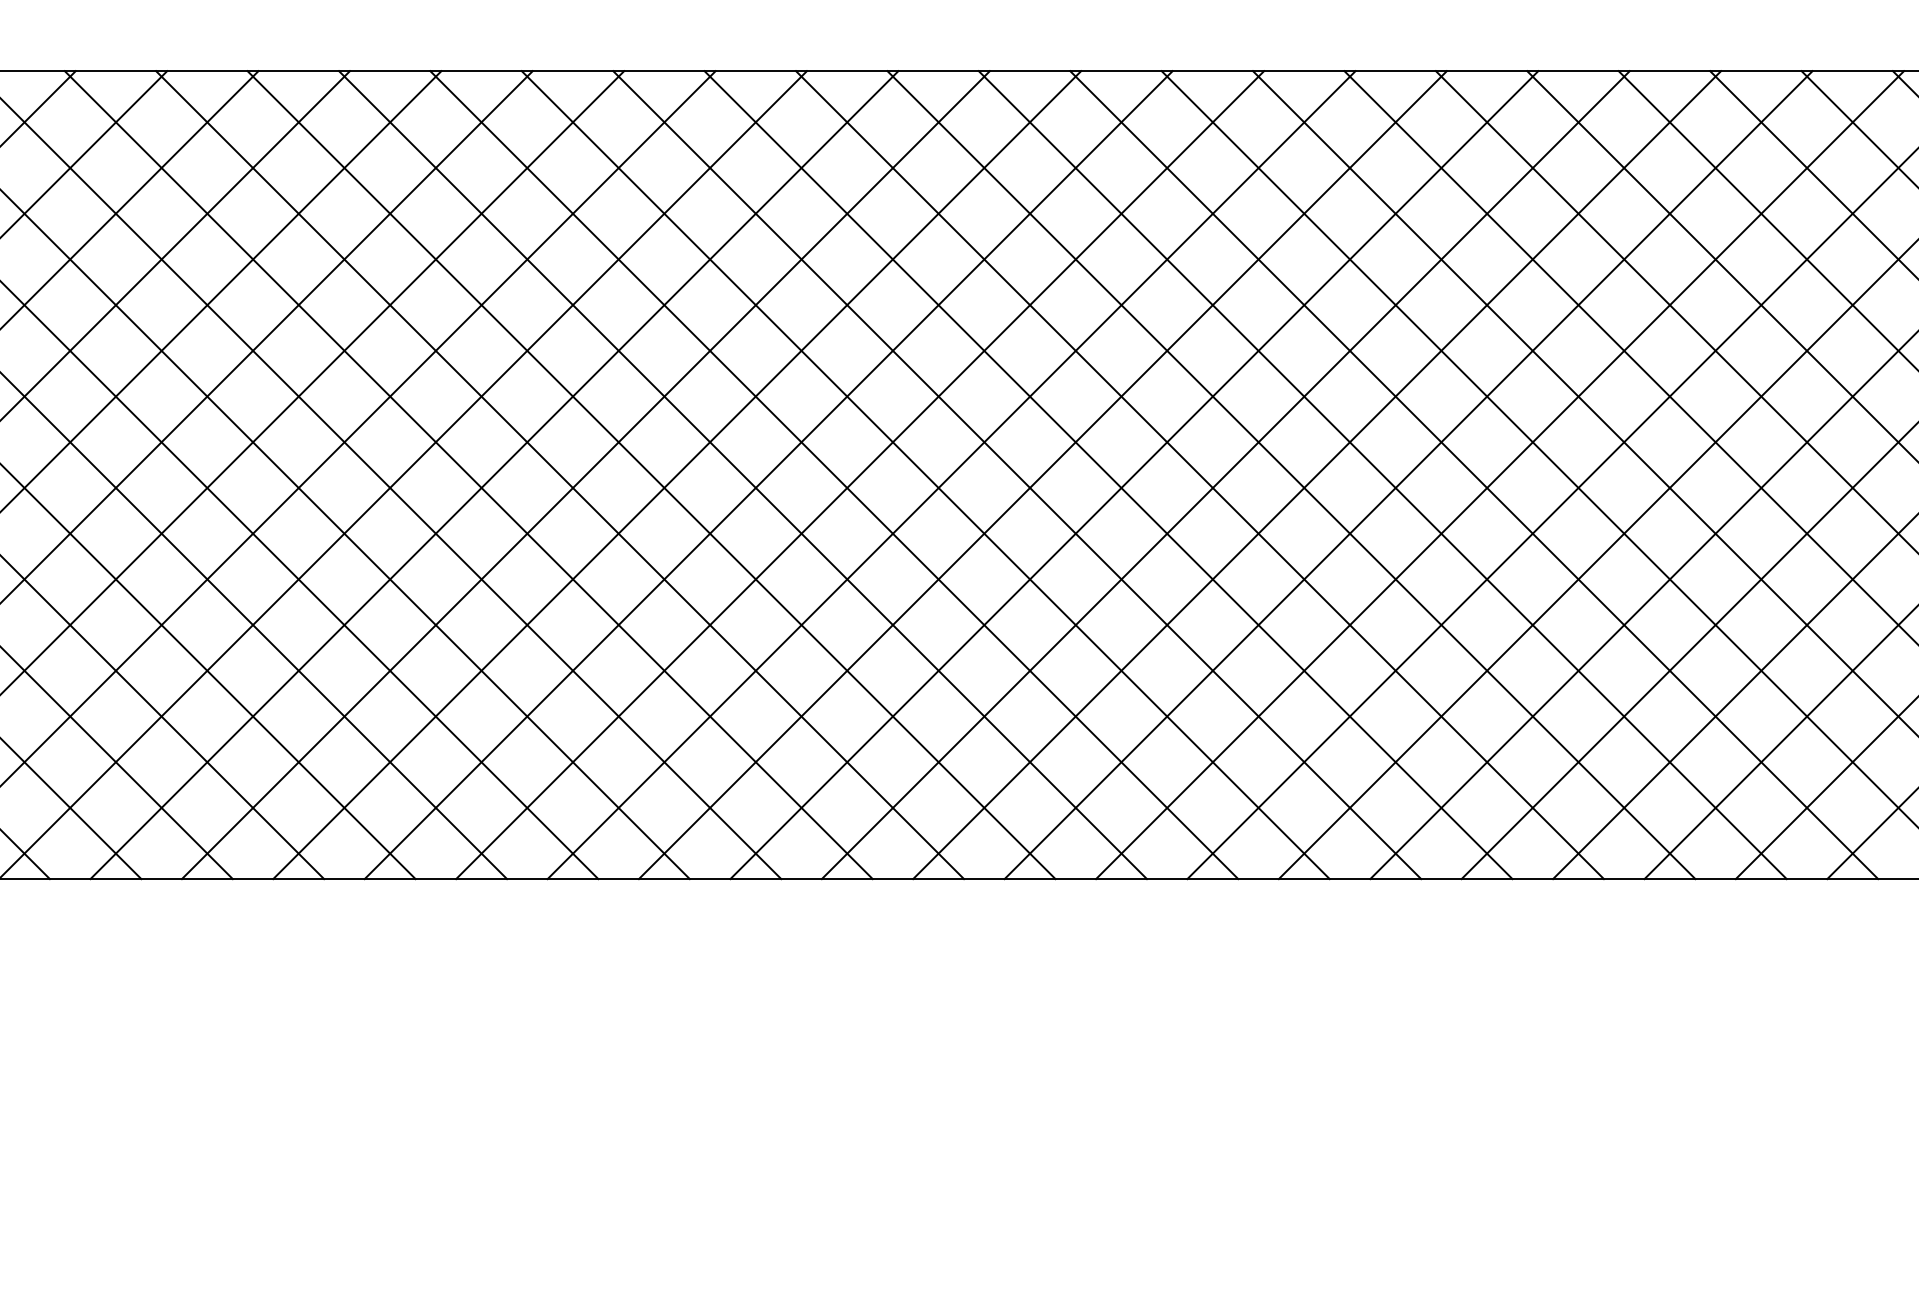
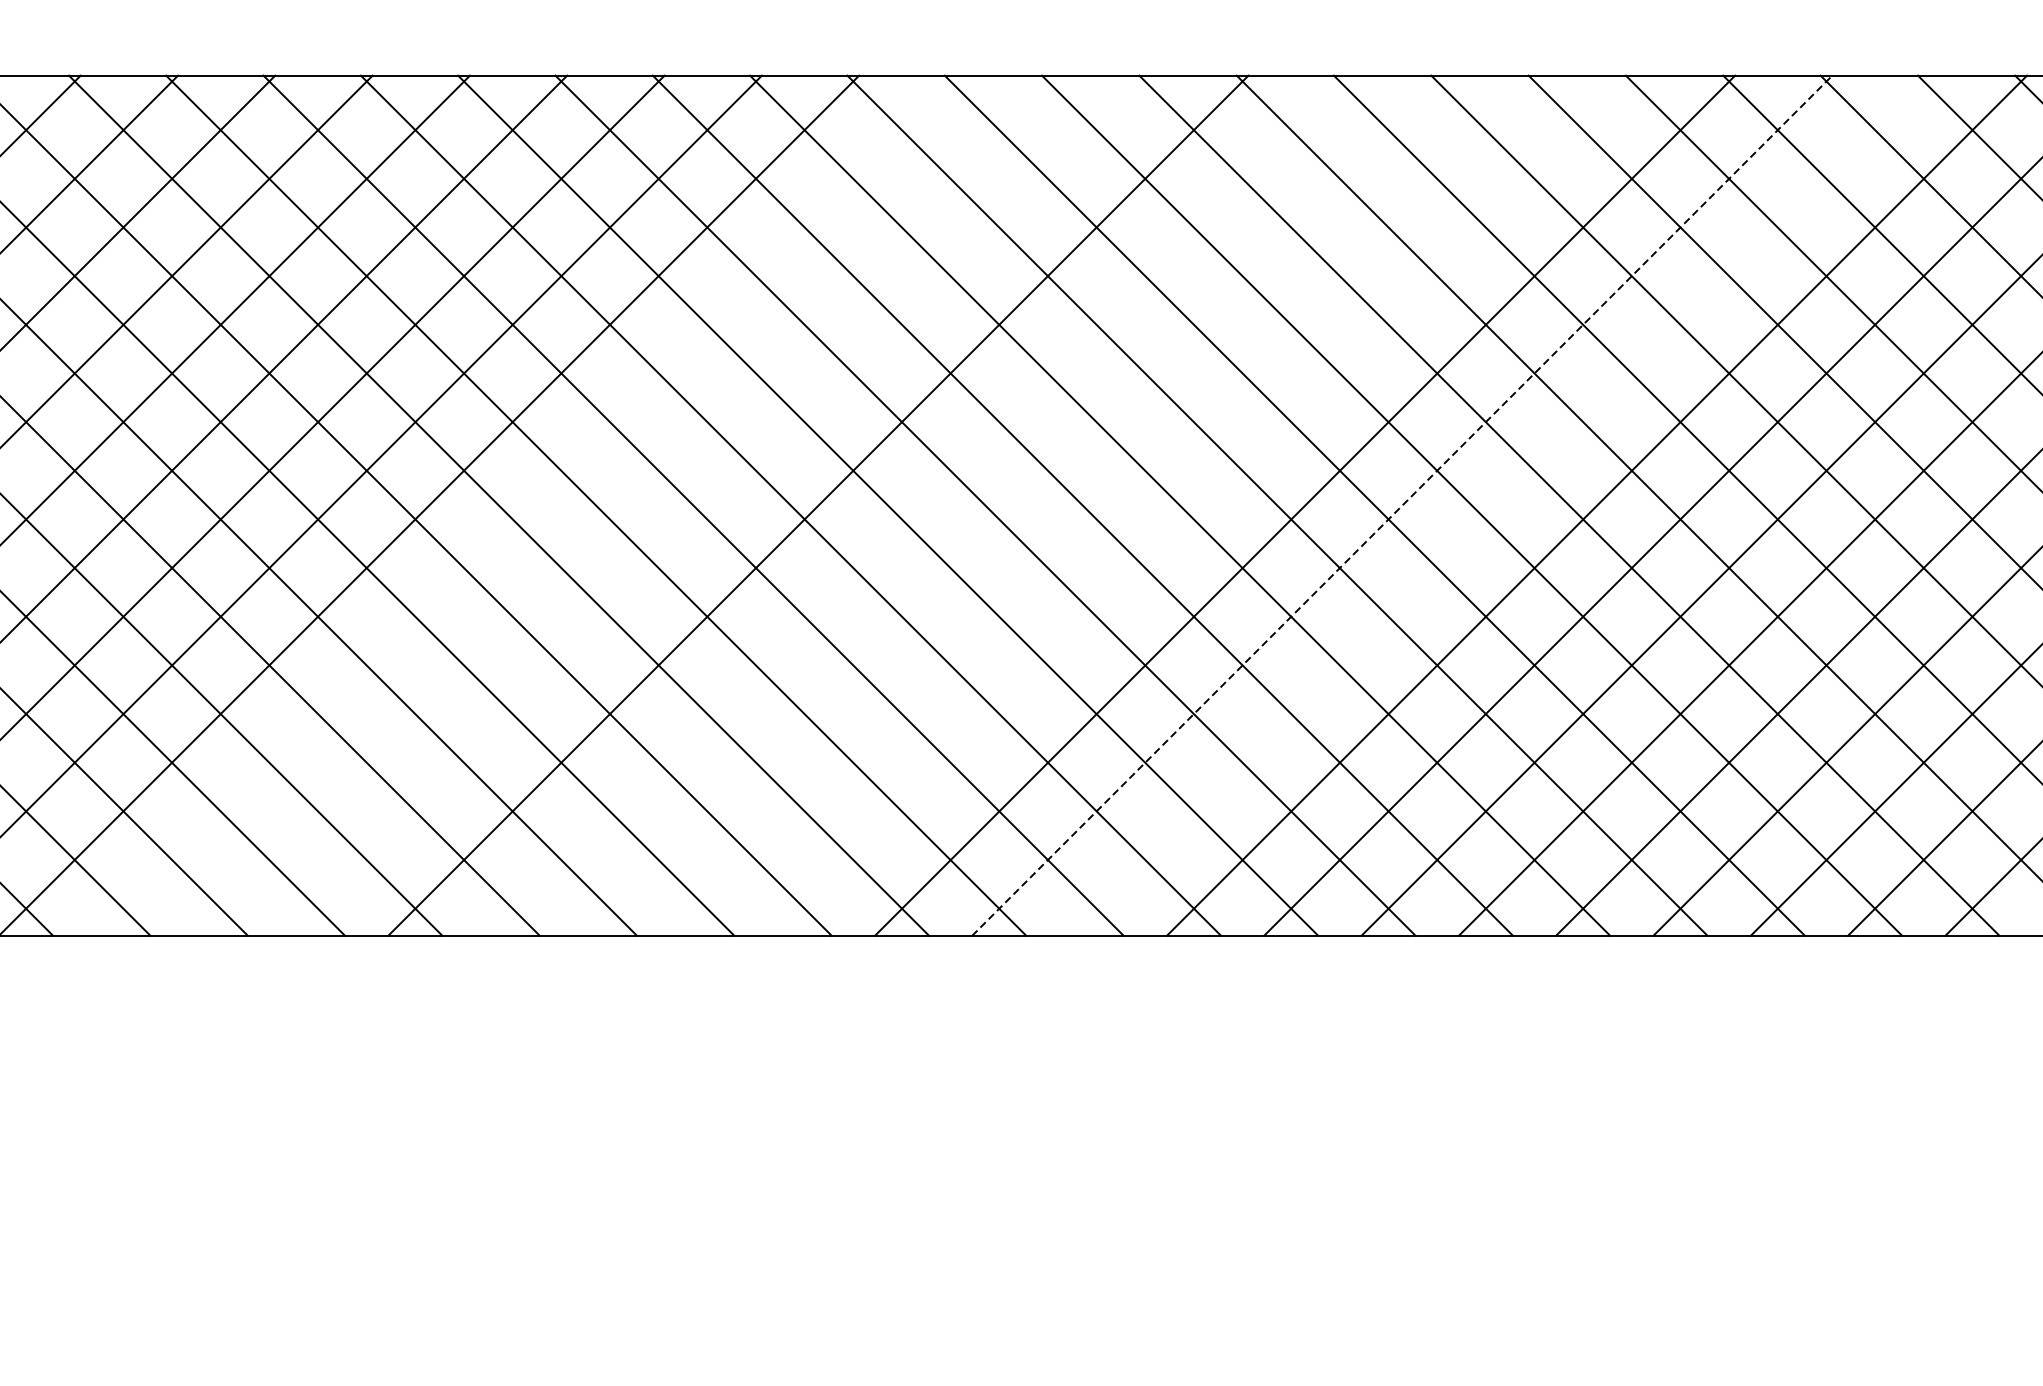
line: (1317, 474) -> (1402, 505), solid -> dashed
line: (494, 475) -> (526, 506), removed
line: (585, 475) -> (623, 506), removed
line: (677, 475) -> (721, 506), removed
line: (860, 475) -> (916, 506), removed
line: (951, 475) -> (1012, 506), removed
line: (1042, 475) -> (1109, 506), removed
line: (1134, 475) -> (1207, 506), removed
line: (1408, 475) -> (1499, 506), removed

